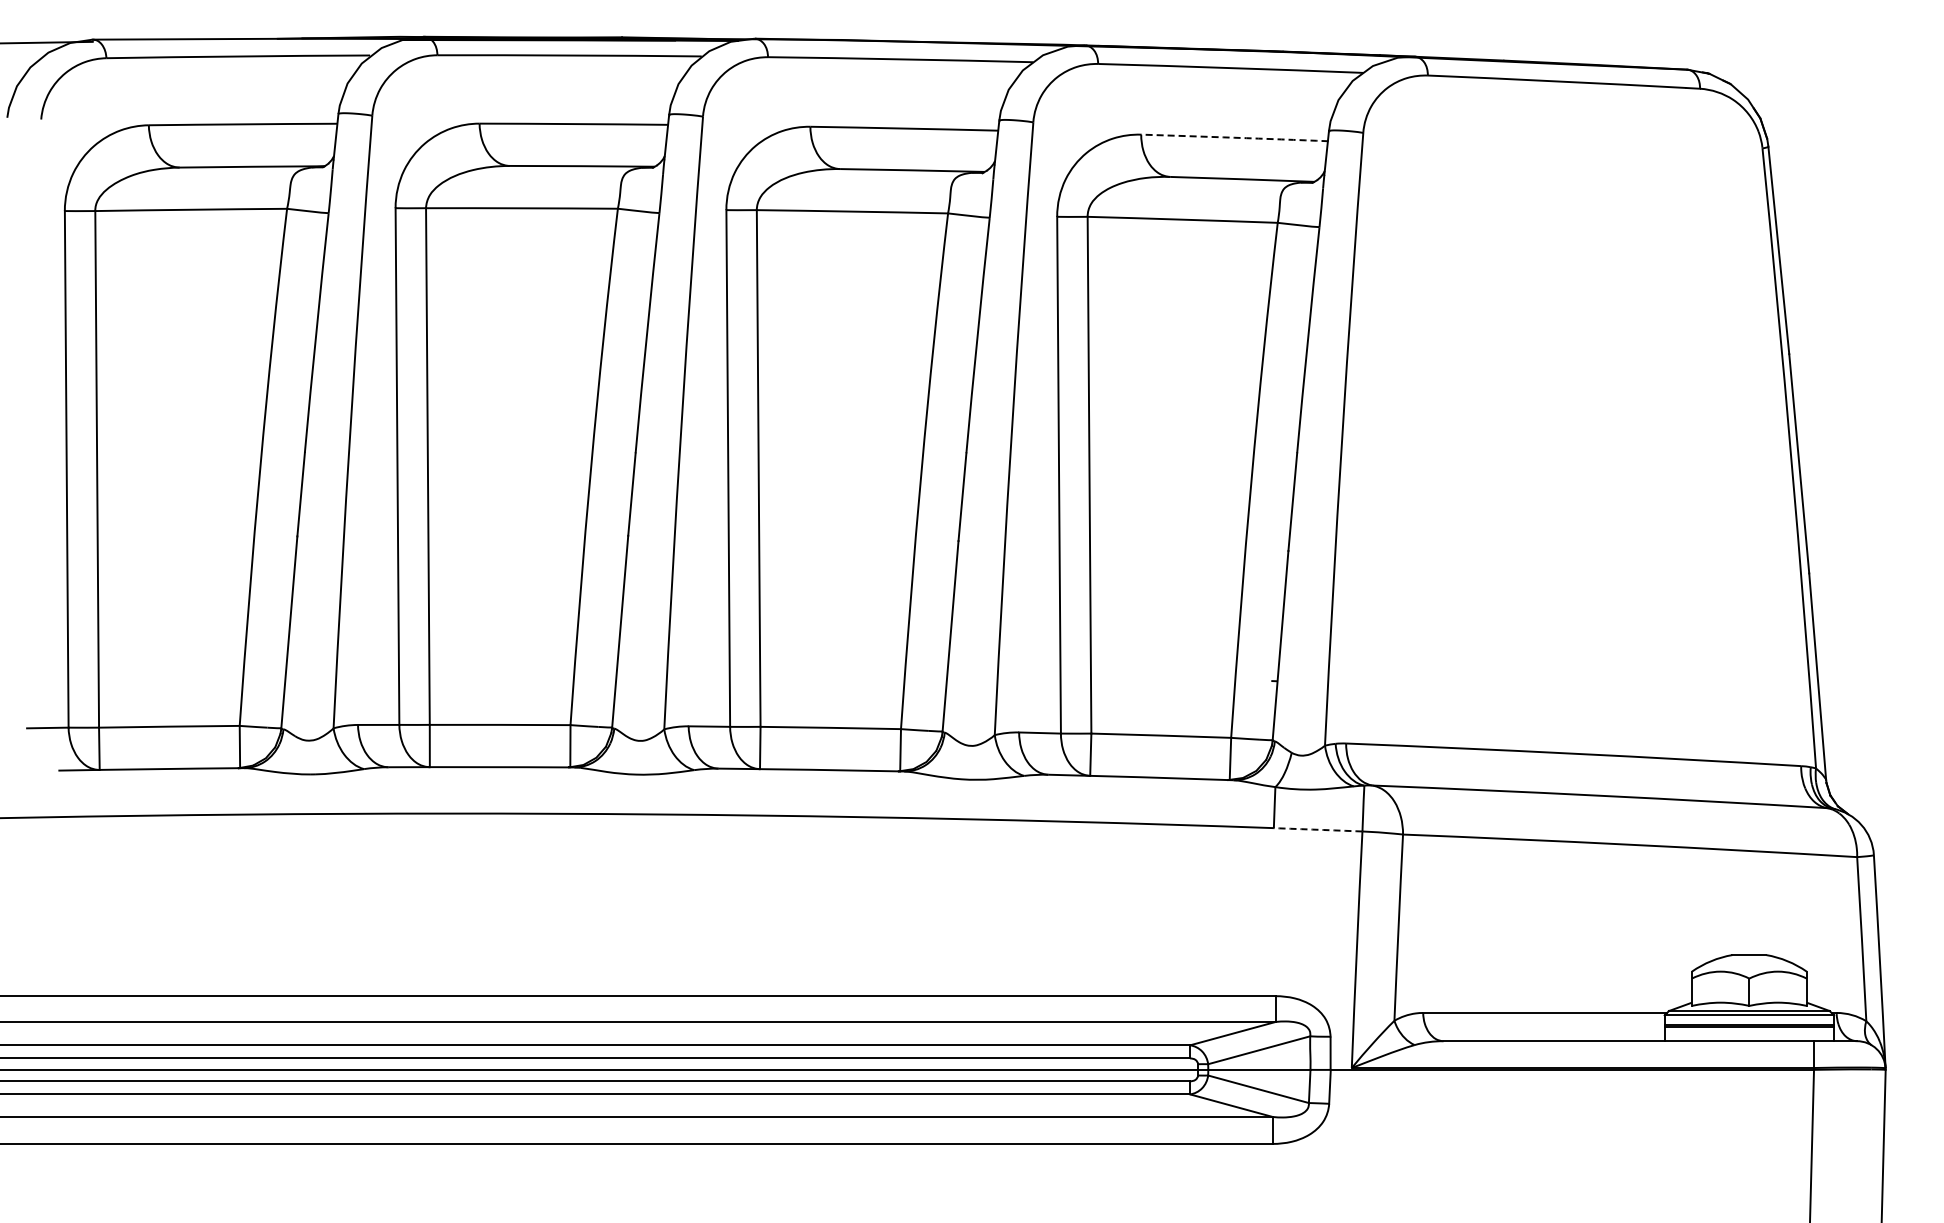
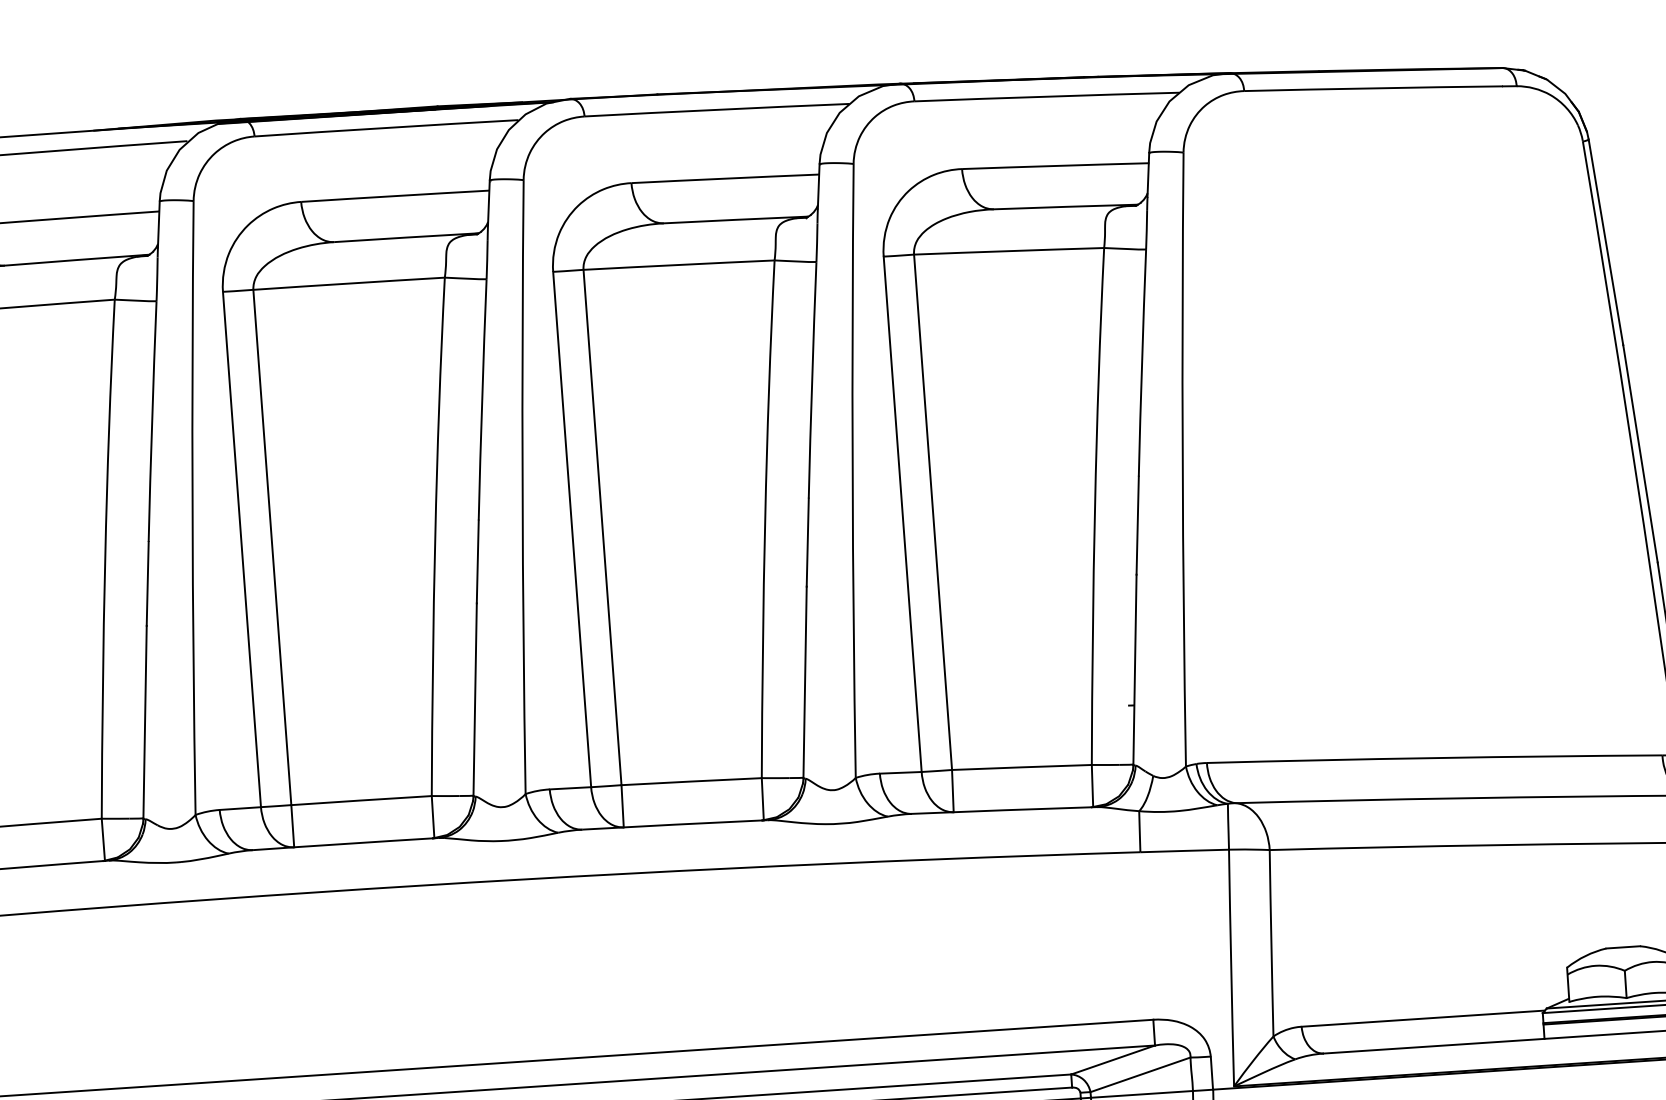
arc: (1234, 137) -> (1055, 165), dashed -> solid
arc: (1318, 829) -> (1185, 850), dashed -> solid

